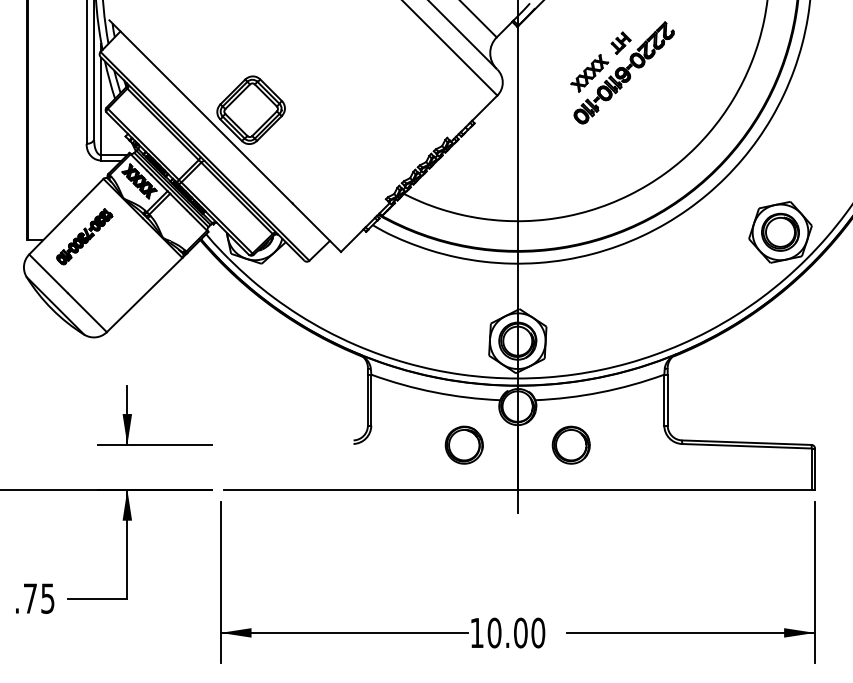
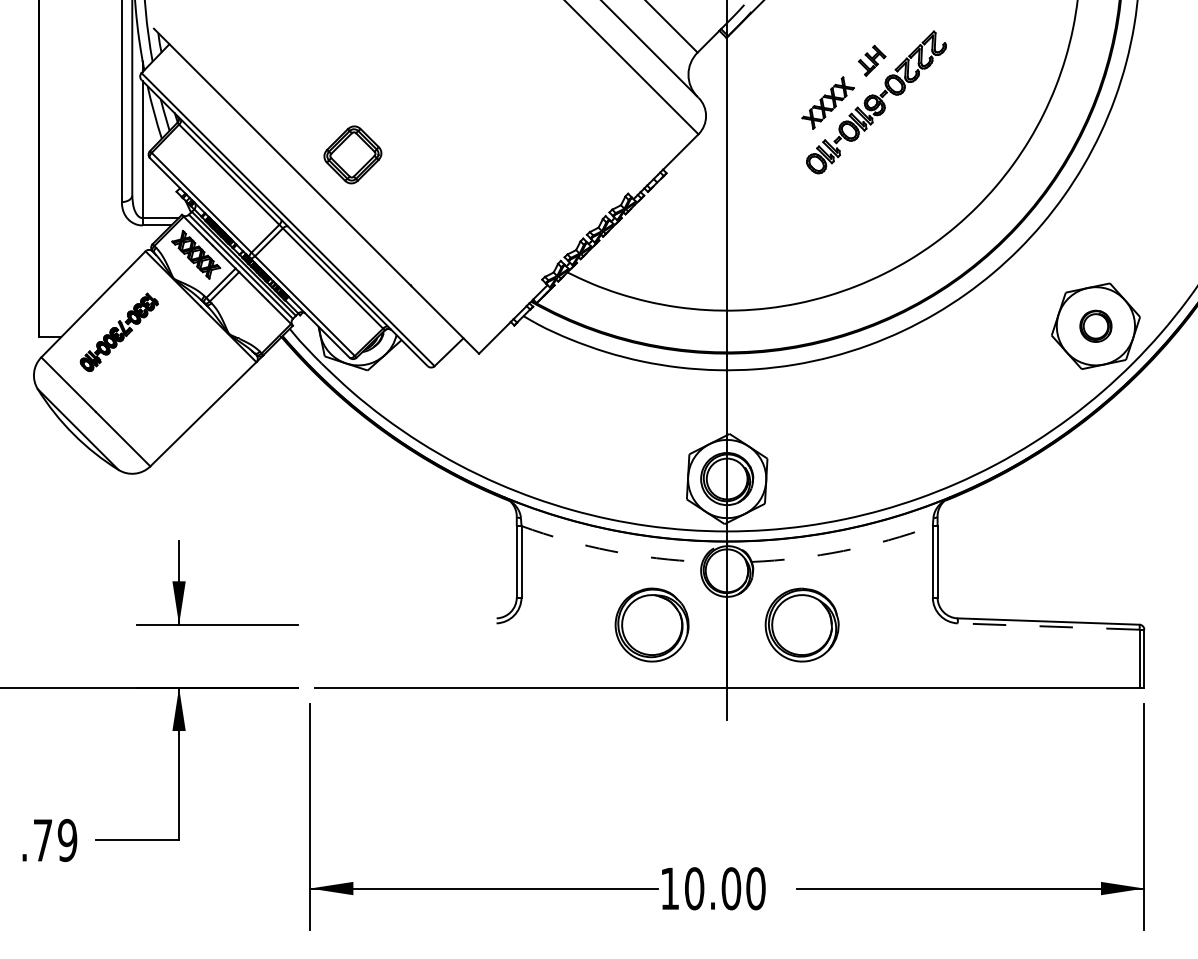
part: (250, 109) -> (352, 154), size x0.6
part: (780, 232) -> (1095, 326), size x0.6
arc: (434, 392) -> (610, 550), solid -> dashed
arc: (600, 392) -> (843, 550), solid -> dashed
part: (463, 444) -> (651, 624), size x1.4
part: (571, 444) -> (802, 624), size x1.4
line: (746, 446) -> (1048, 626), solid -> dashed
text: (47, 597) -> (67, 839), .75 -> .79

